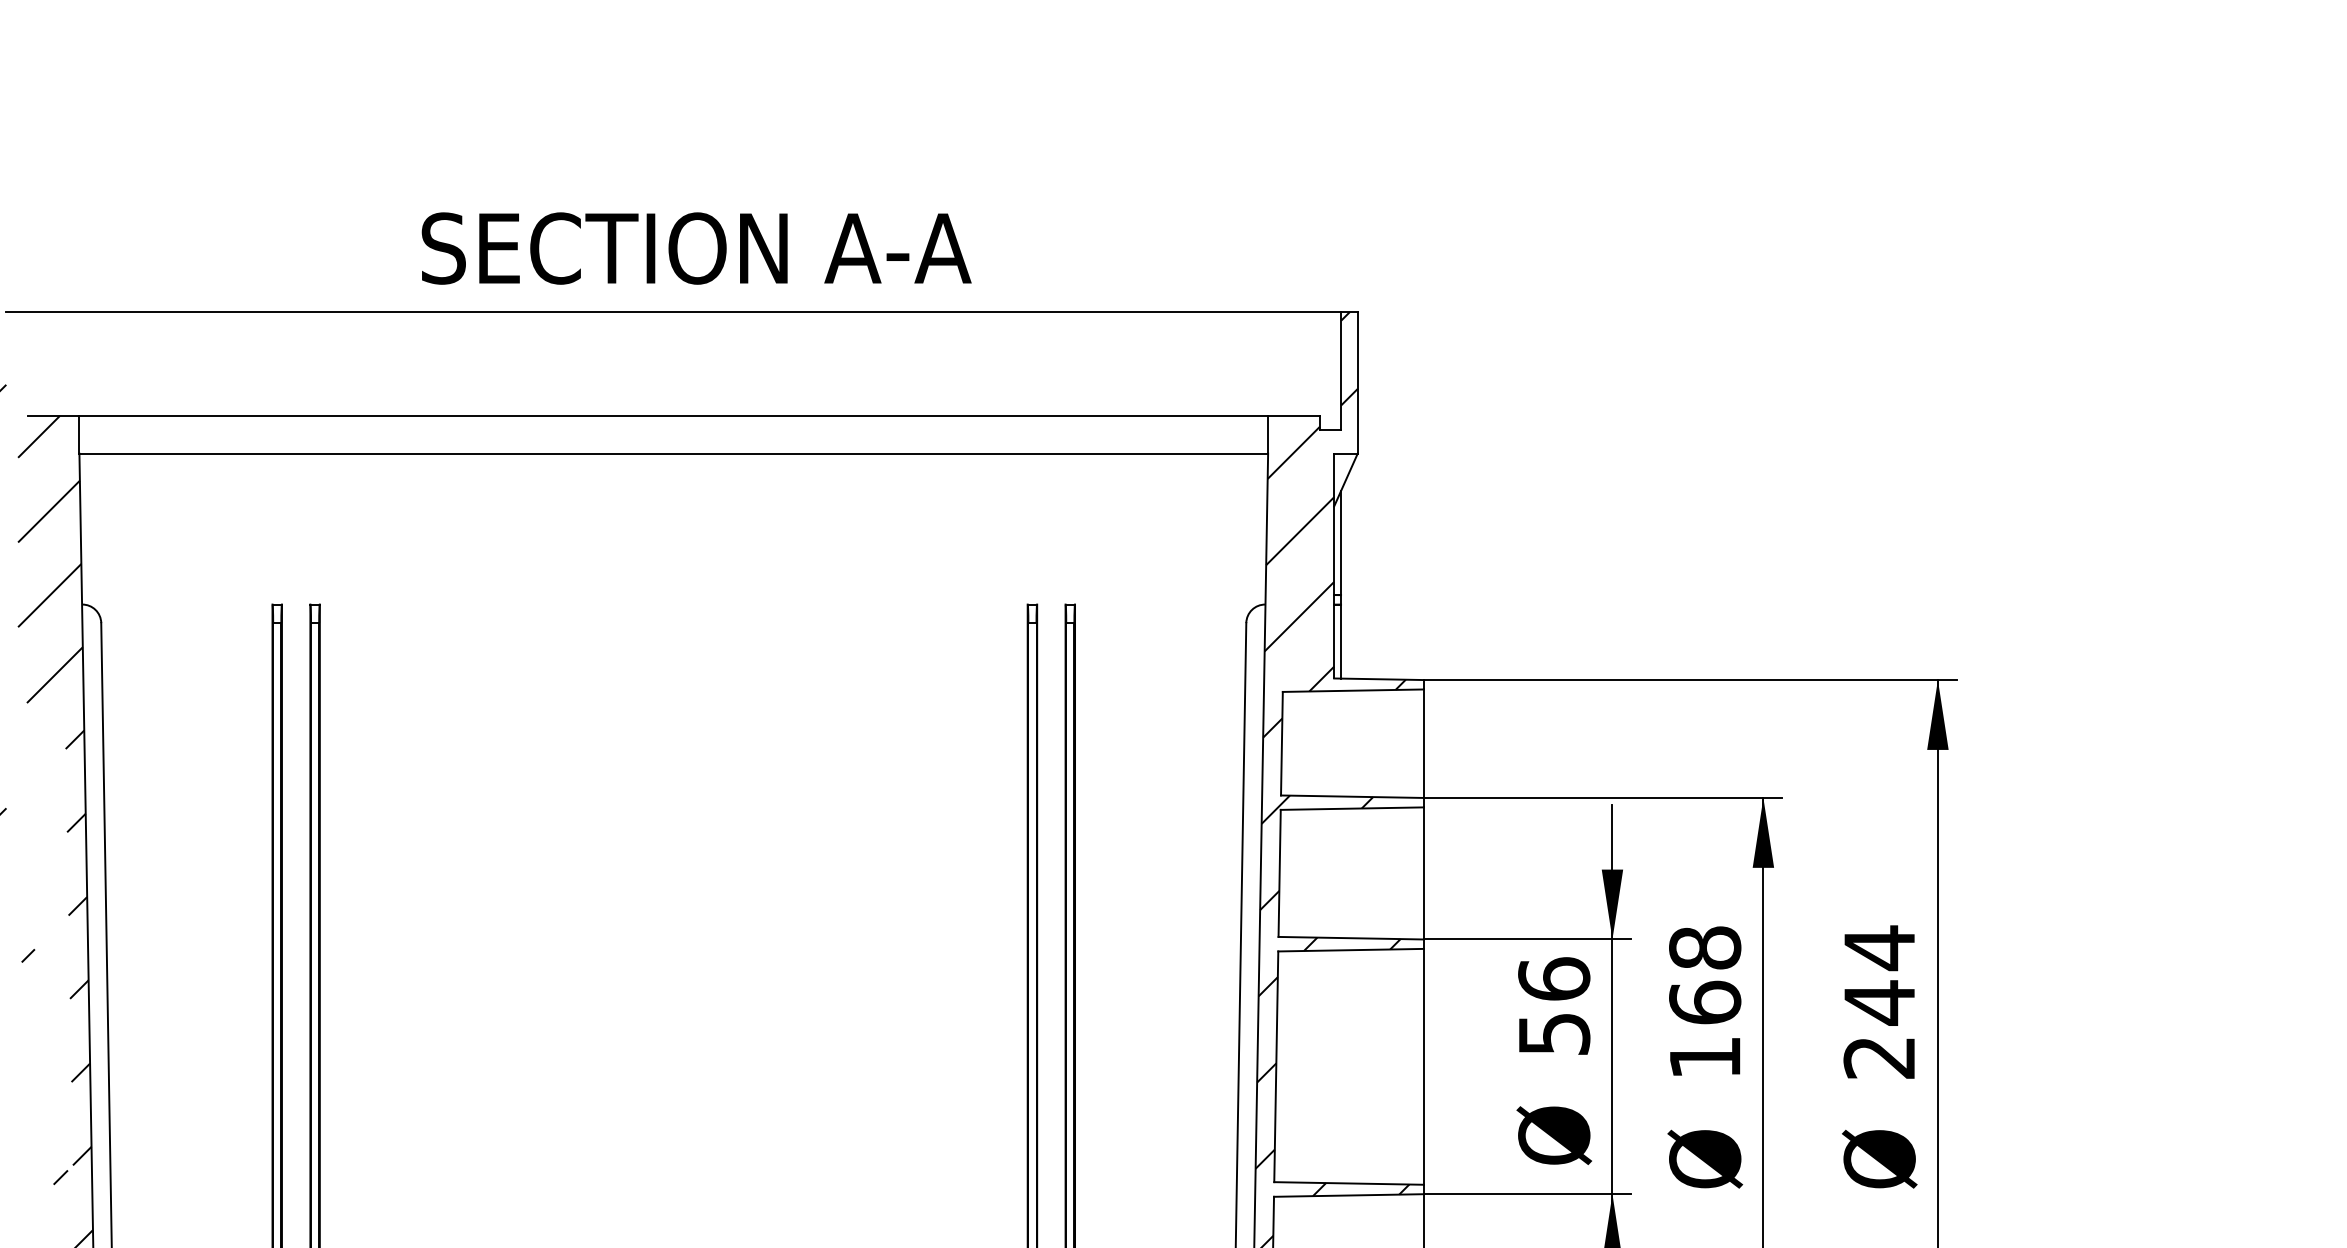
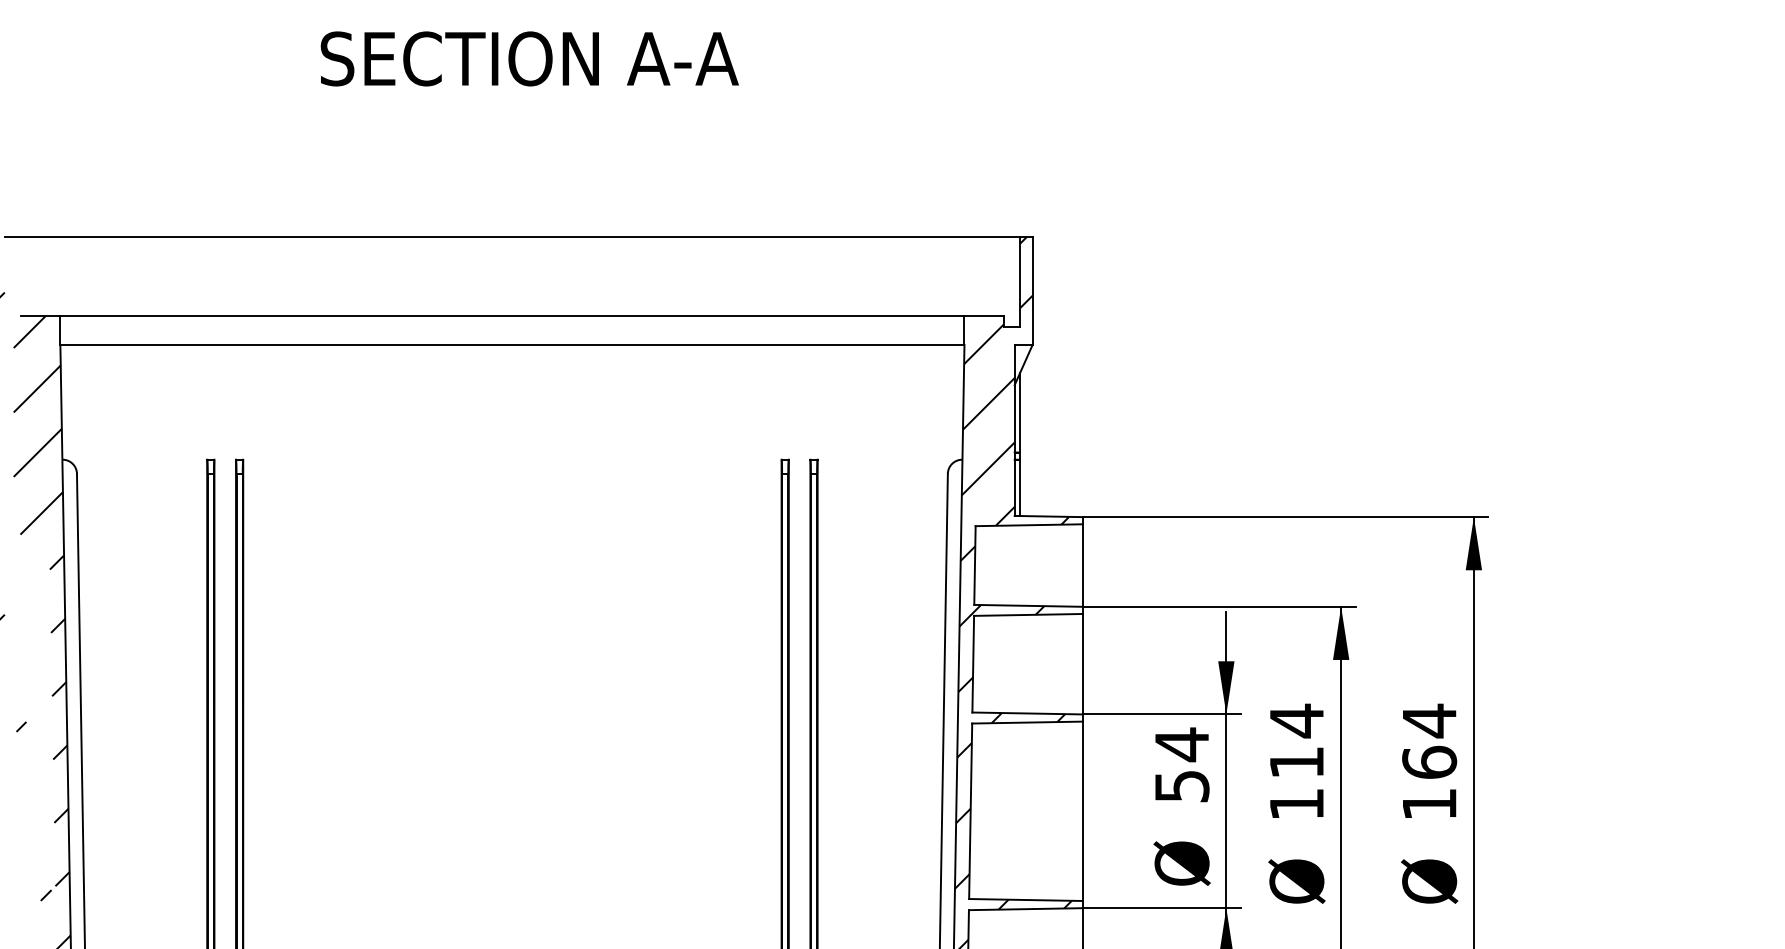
text: (696, 247) -> (529, 58), moved
text: (1704, 973) -> (1296, 740), 168 -> 114
text: (1553, 978) -> (1181, 744), 56 -> 54
text: (1879, 1028) -> (1429, 782), 244 -> 164

